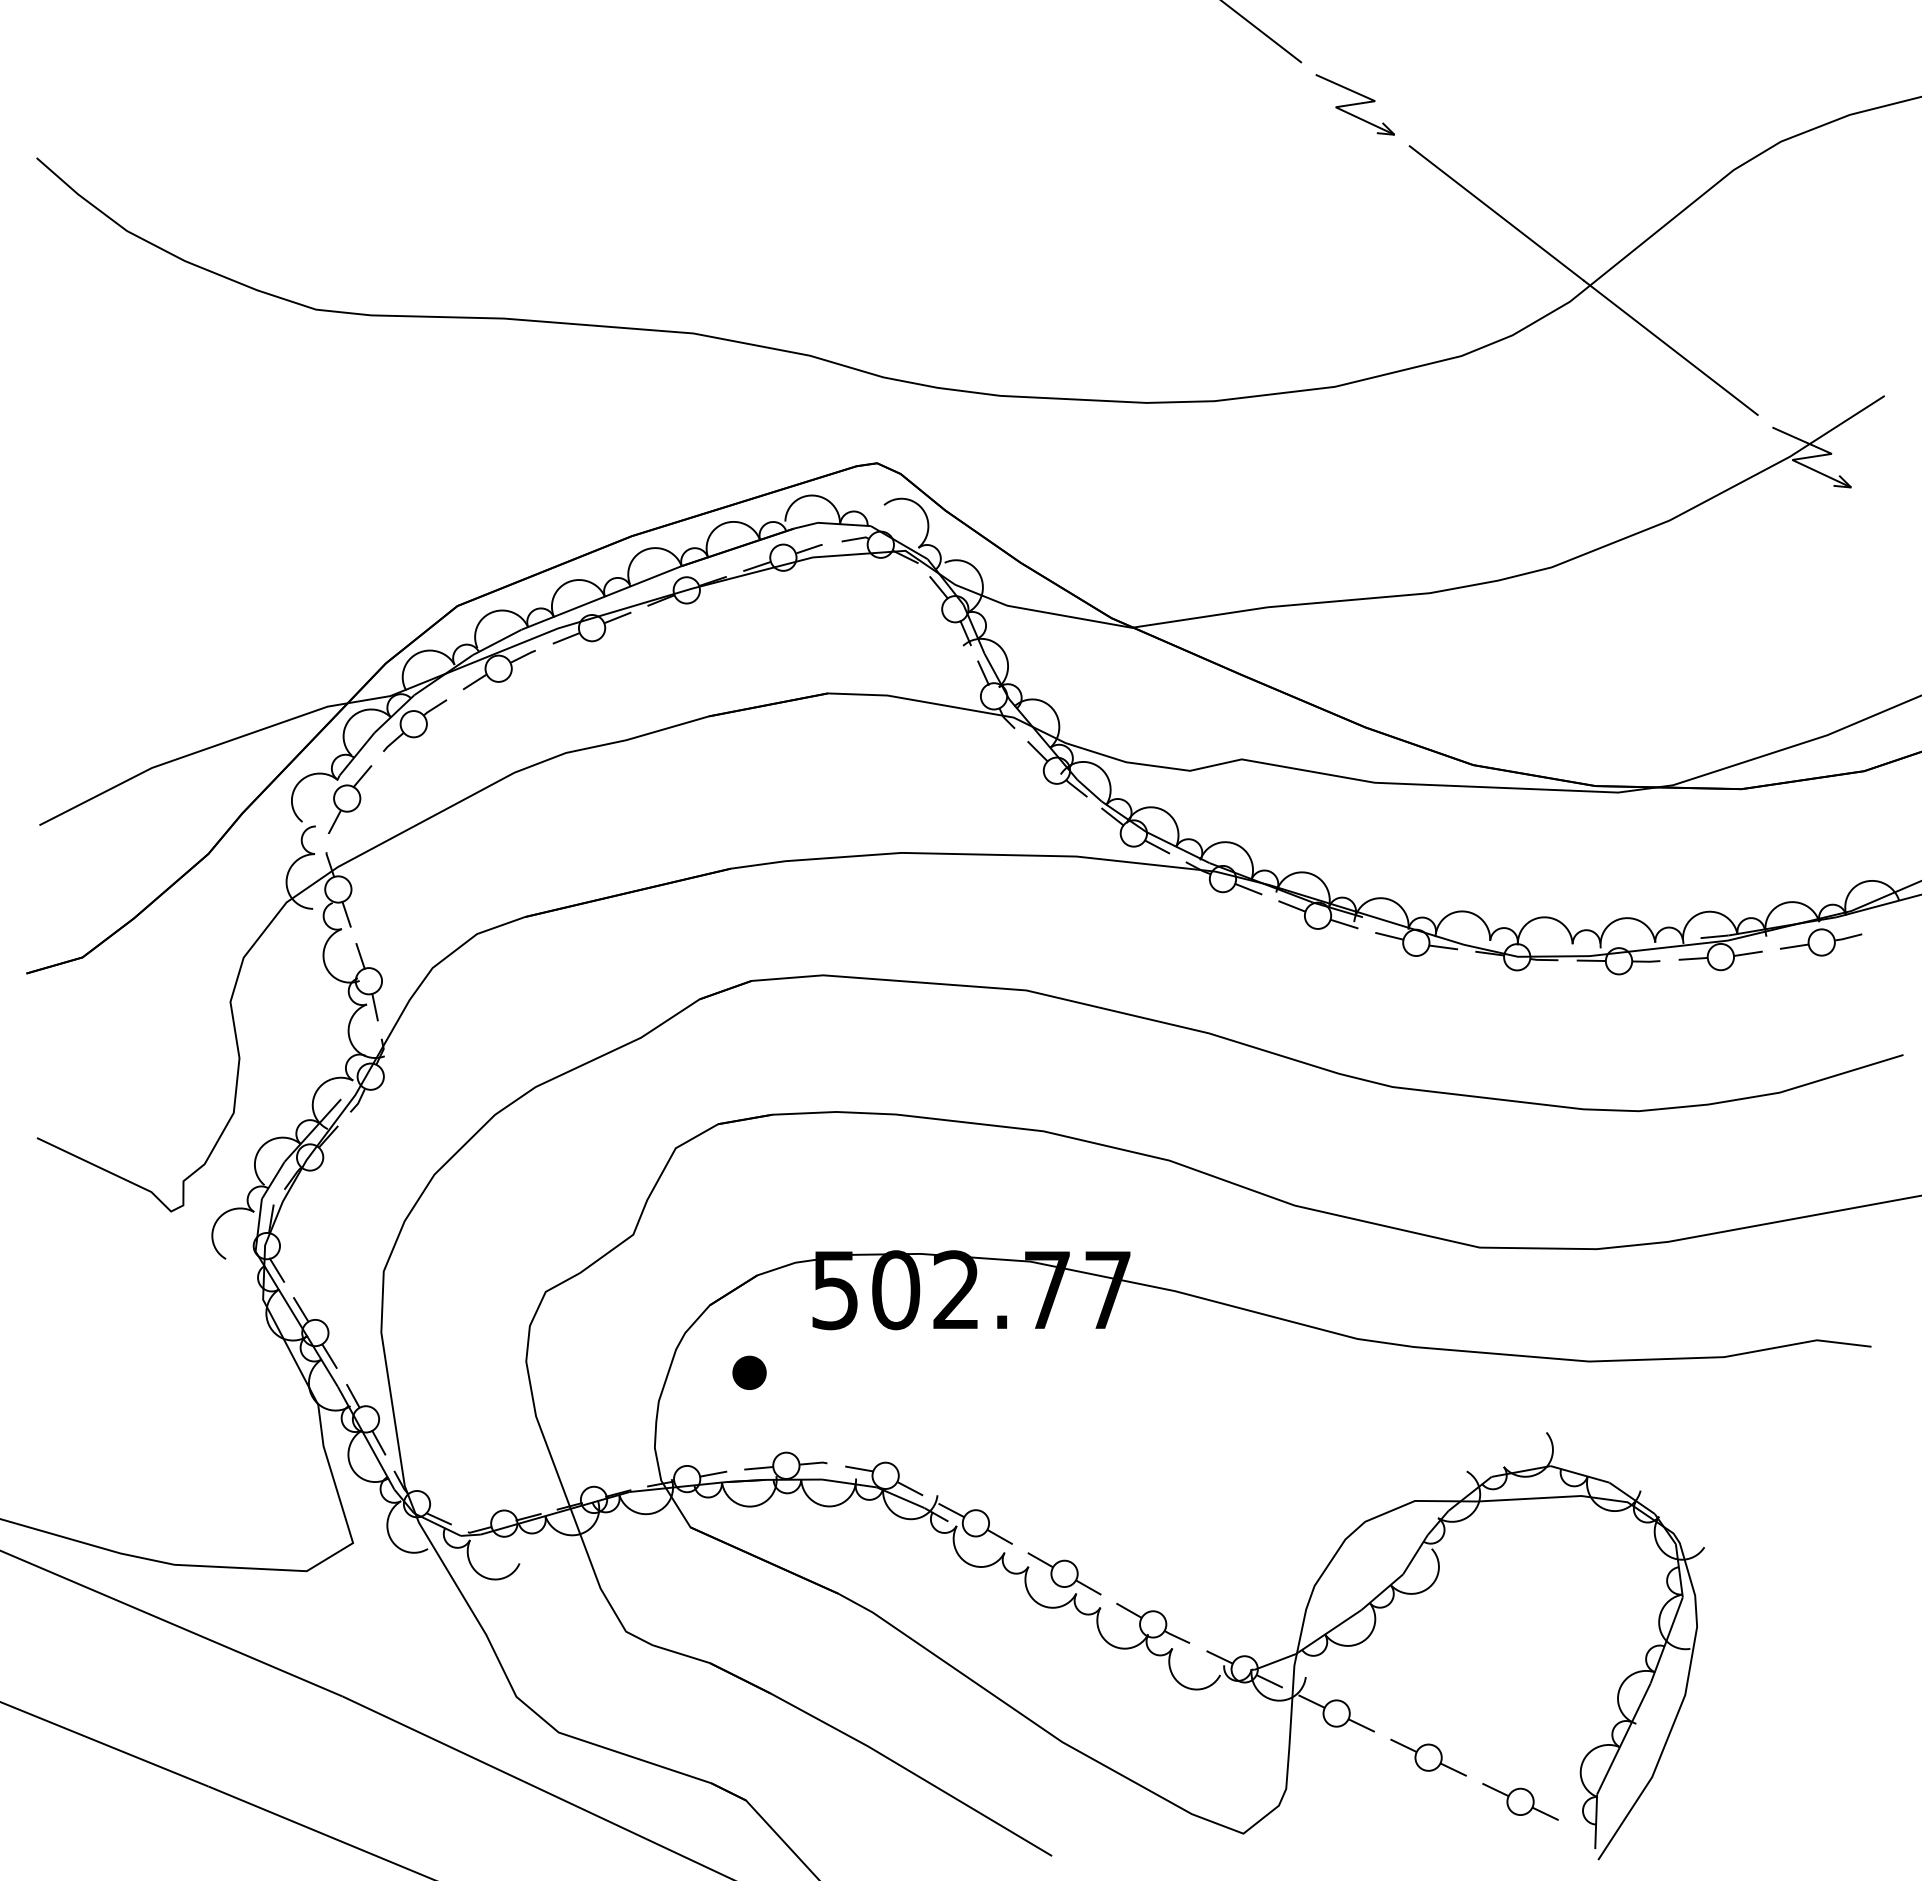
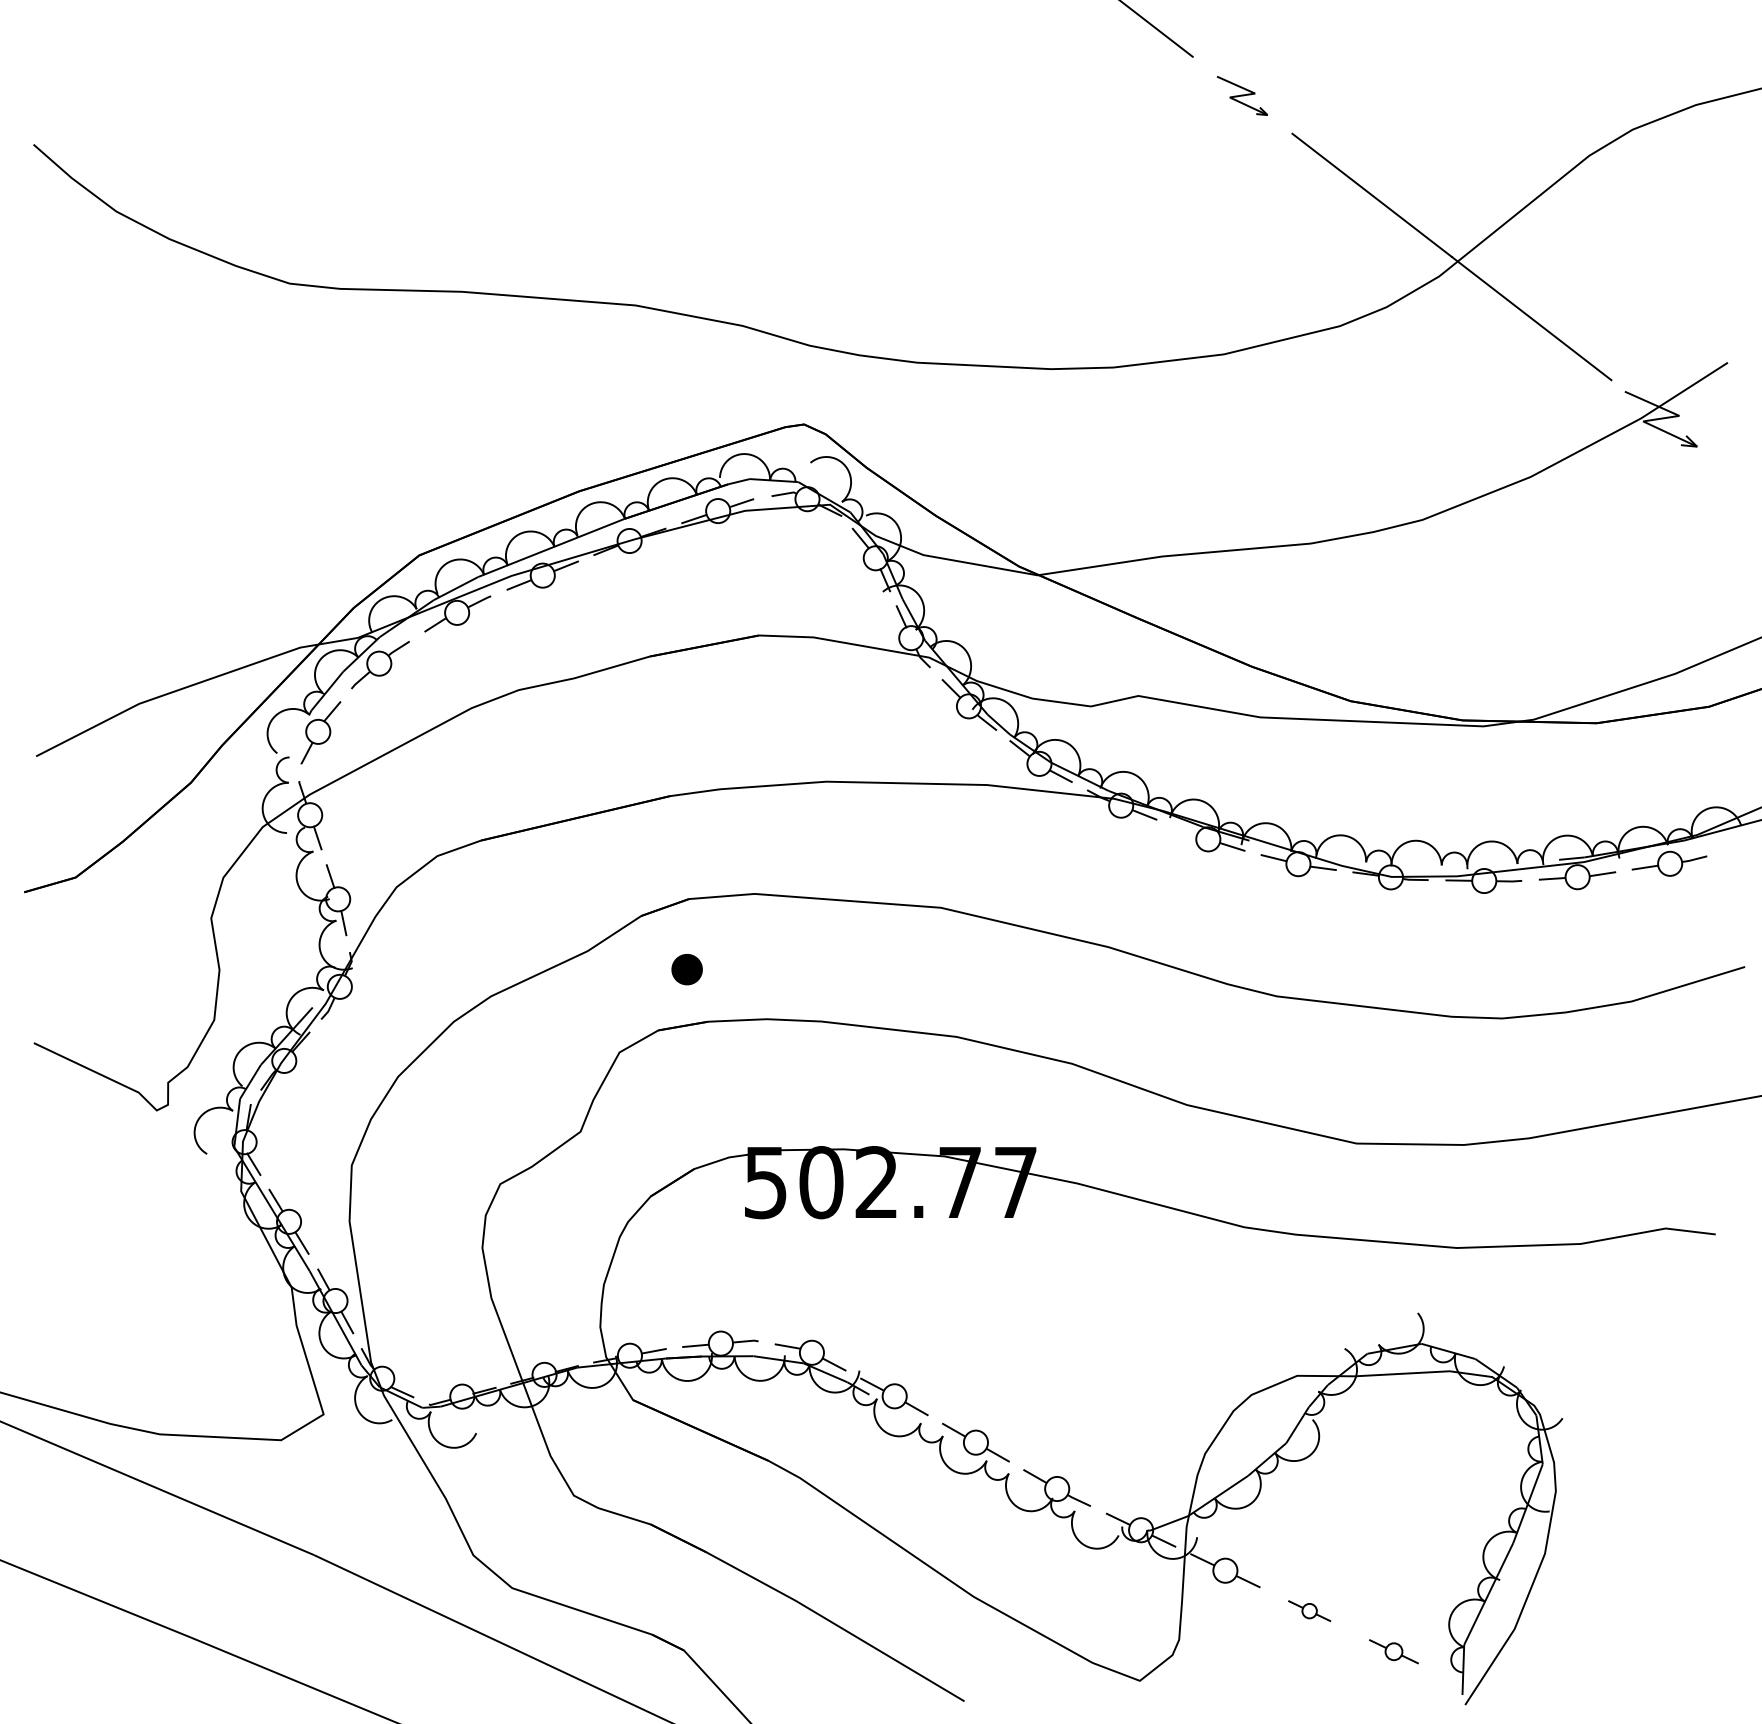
part: (1354, 104) -> (1241, 95), size x0.7
line: (1291, 906) -> (1184, 830), removed
part: (749, 1372) -> (687, 969), moved
part: (1428, 1757) -> (1309, 1611), size x0.6
part: (1520, 1801) -> (1393, 1651), size x0.7

